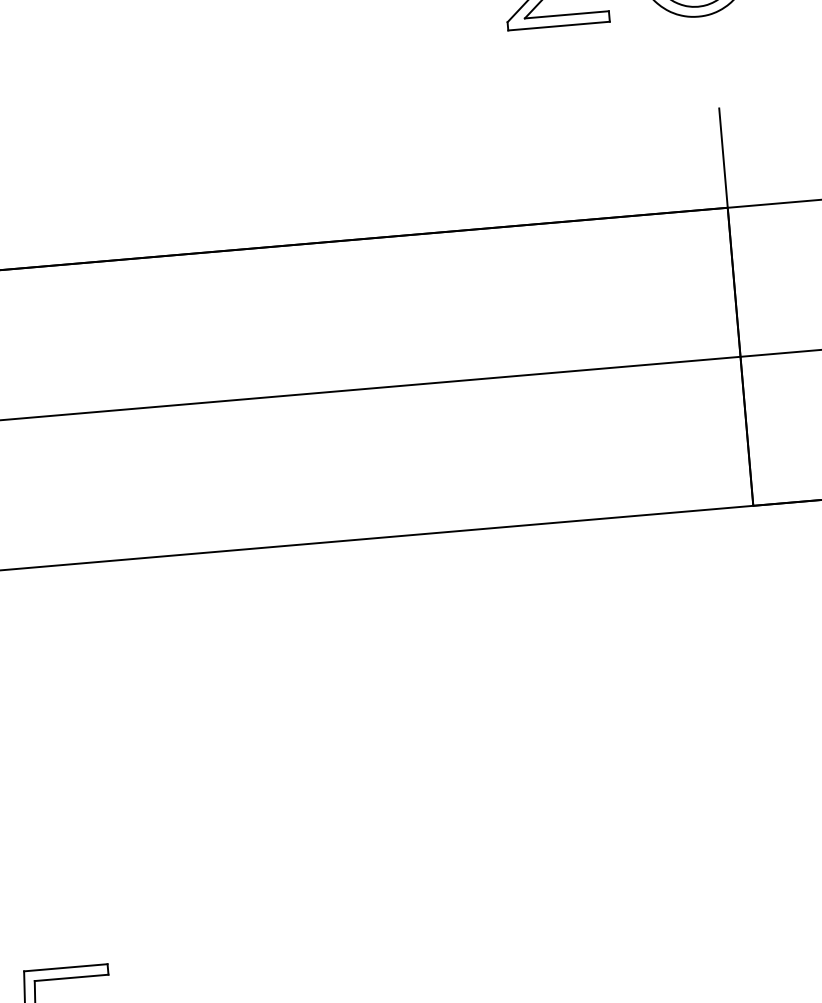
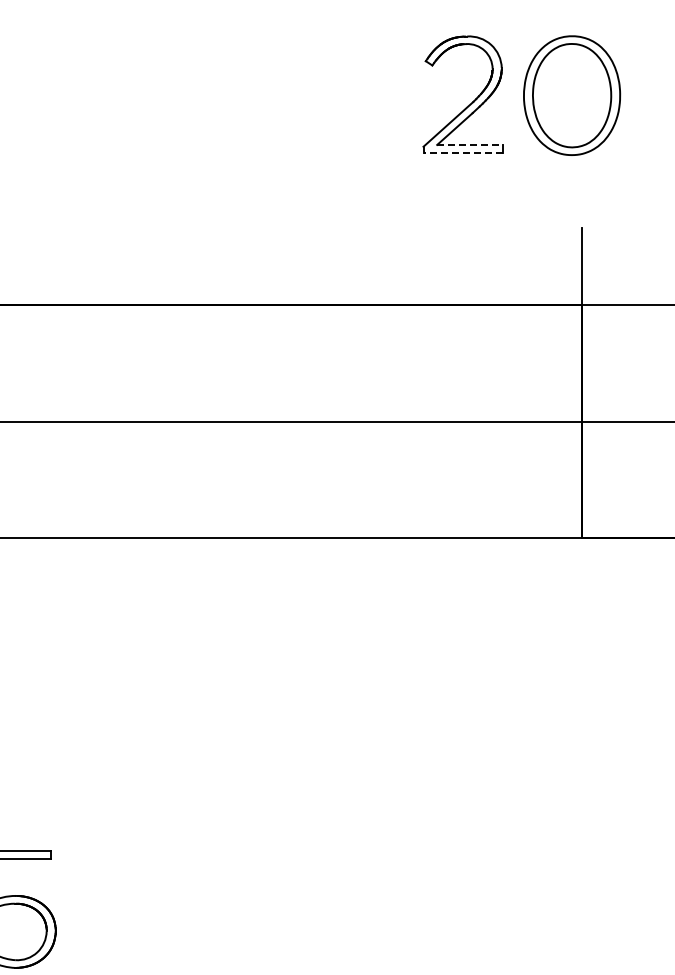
line: (567, 14) -> (470, 144), solid -> dashed
line: (559, 26) -> (463, 153), solid -> dashed

